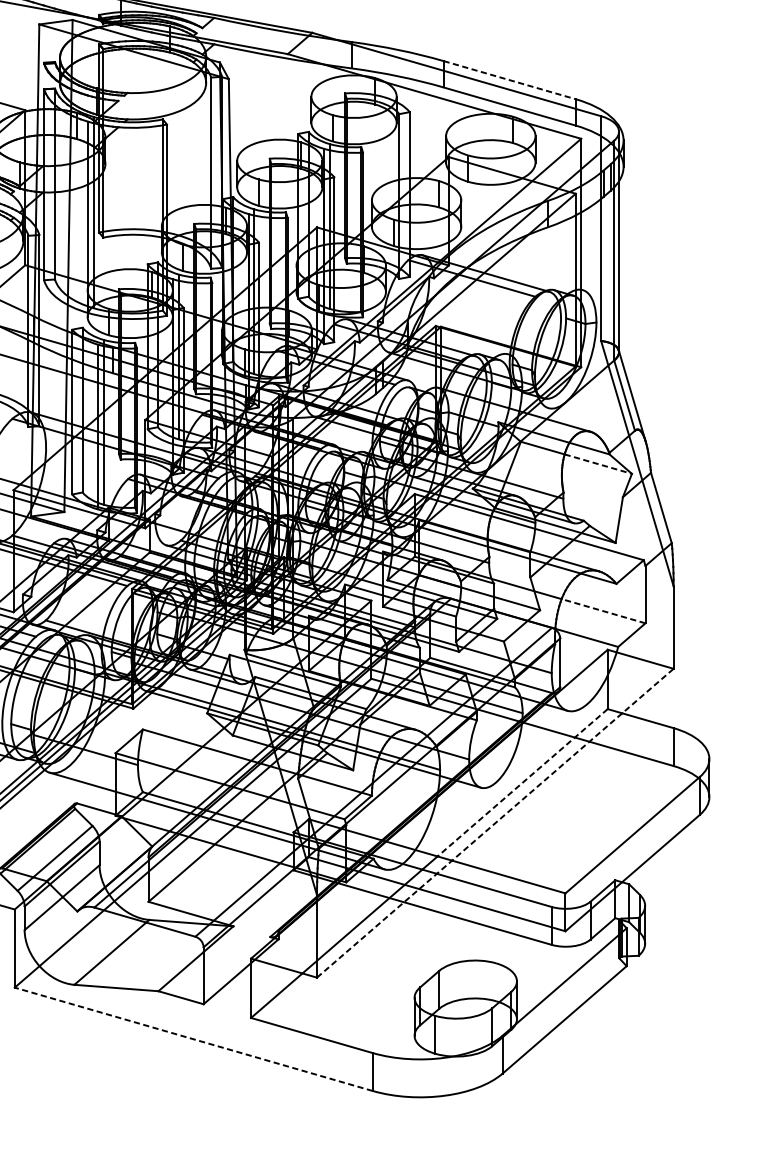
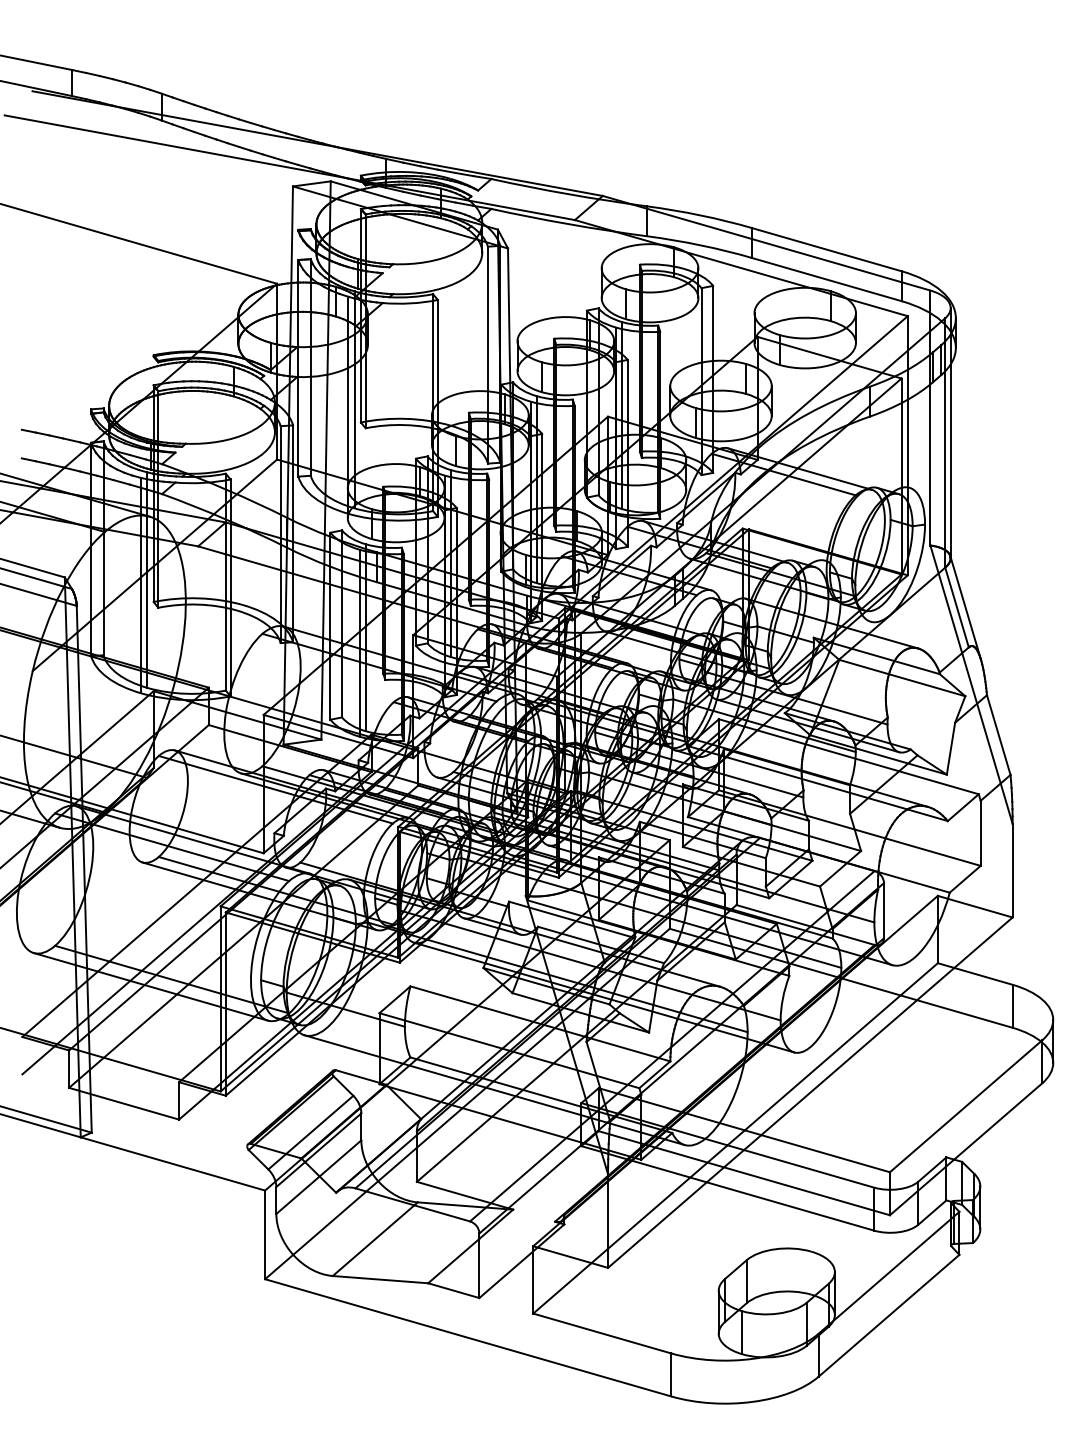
line: (510, 80) -> (827, 249), dashed -> solid
line: (598, 464) -> (927, 685), dashed -> solid
line: (603, 611) -> (933, 852), dashed -> solid
line: (522, 782) -> (841, 1046), dashed -> solid
line: (495, 823) -> (810, 1092), dashed -> solid
line: (193, 1039) -> (467, 1337), dashed -> solid

